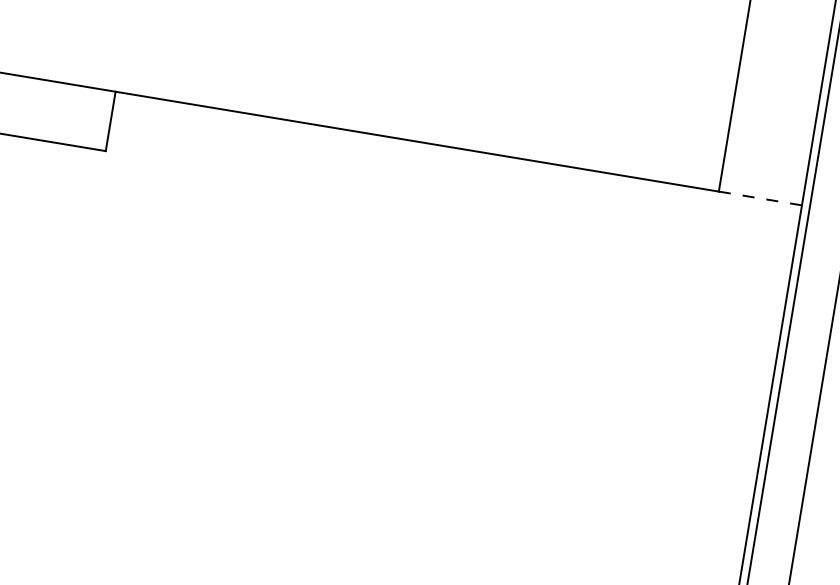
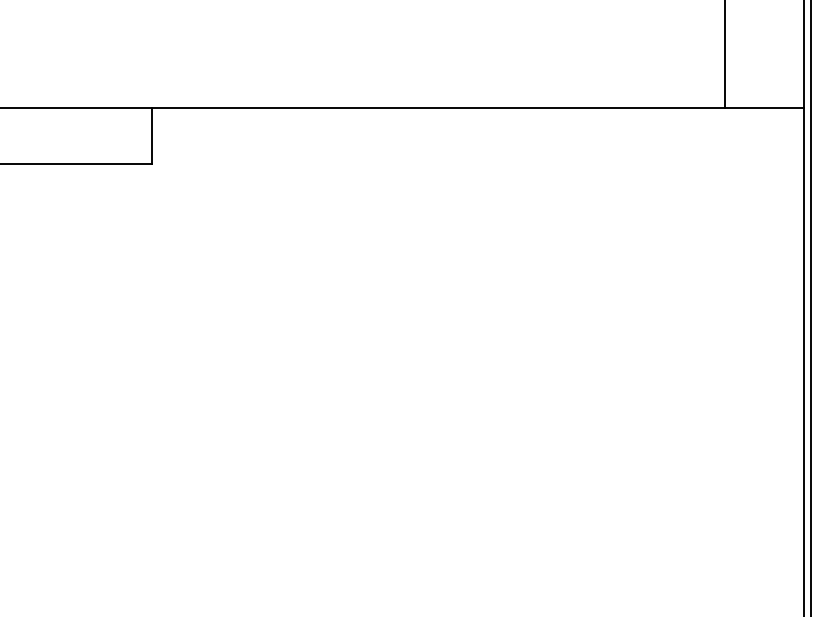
line: (760, 198) -> (764, 107), dashed -> solid

